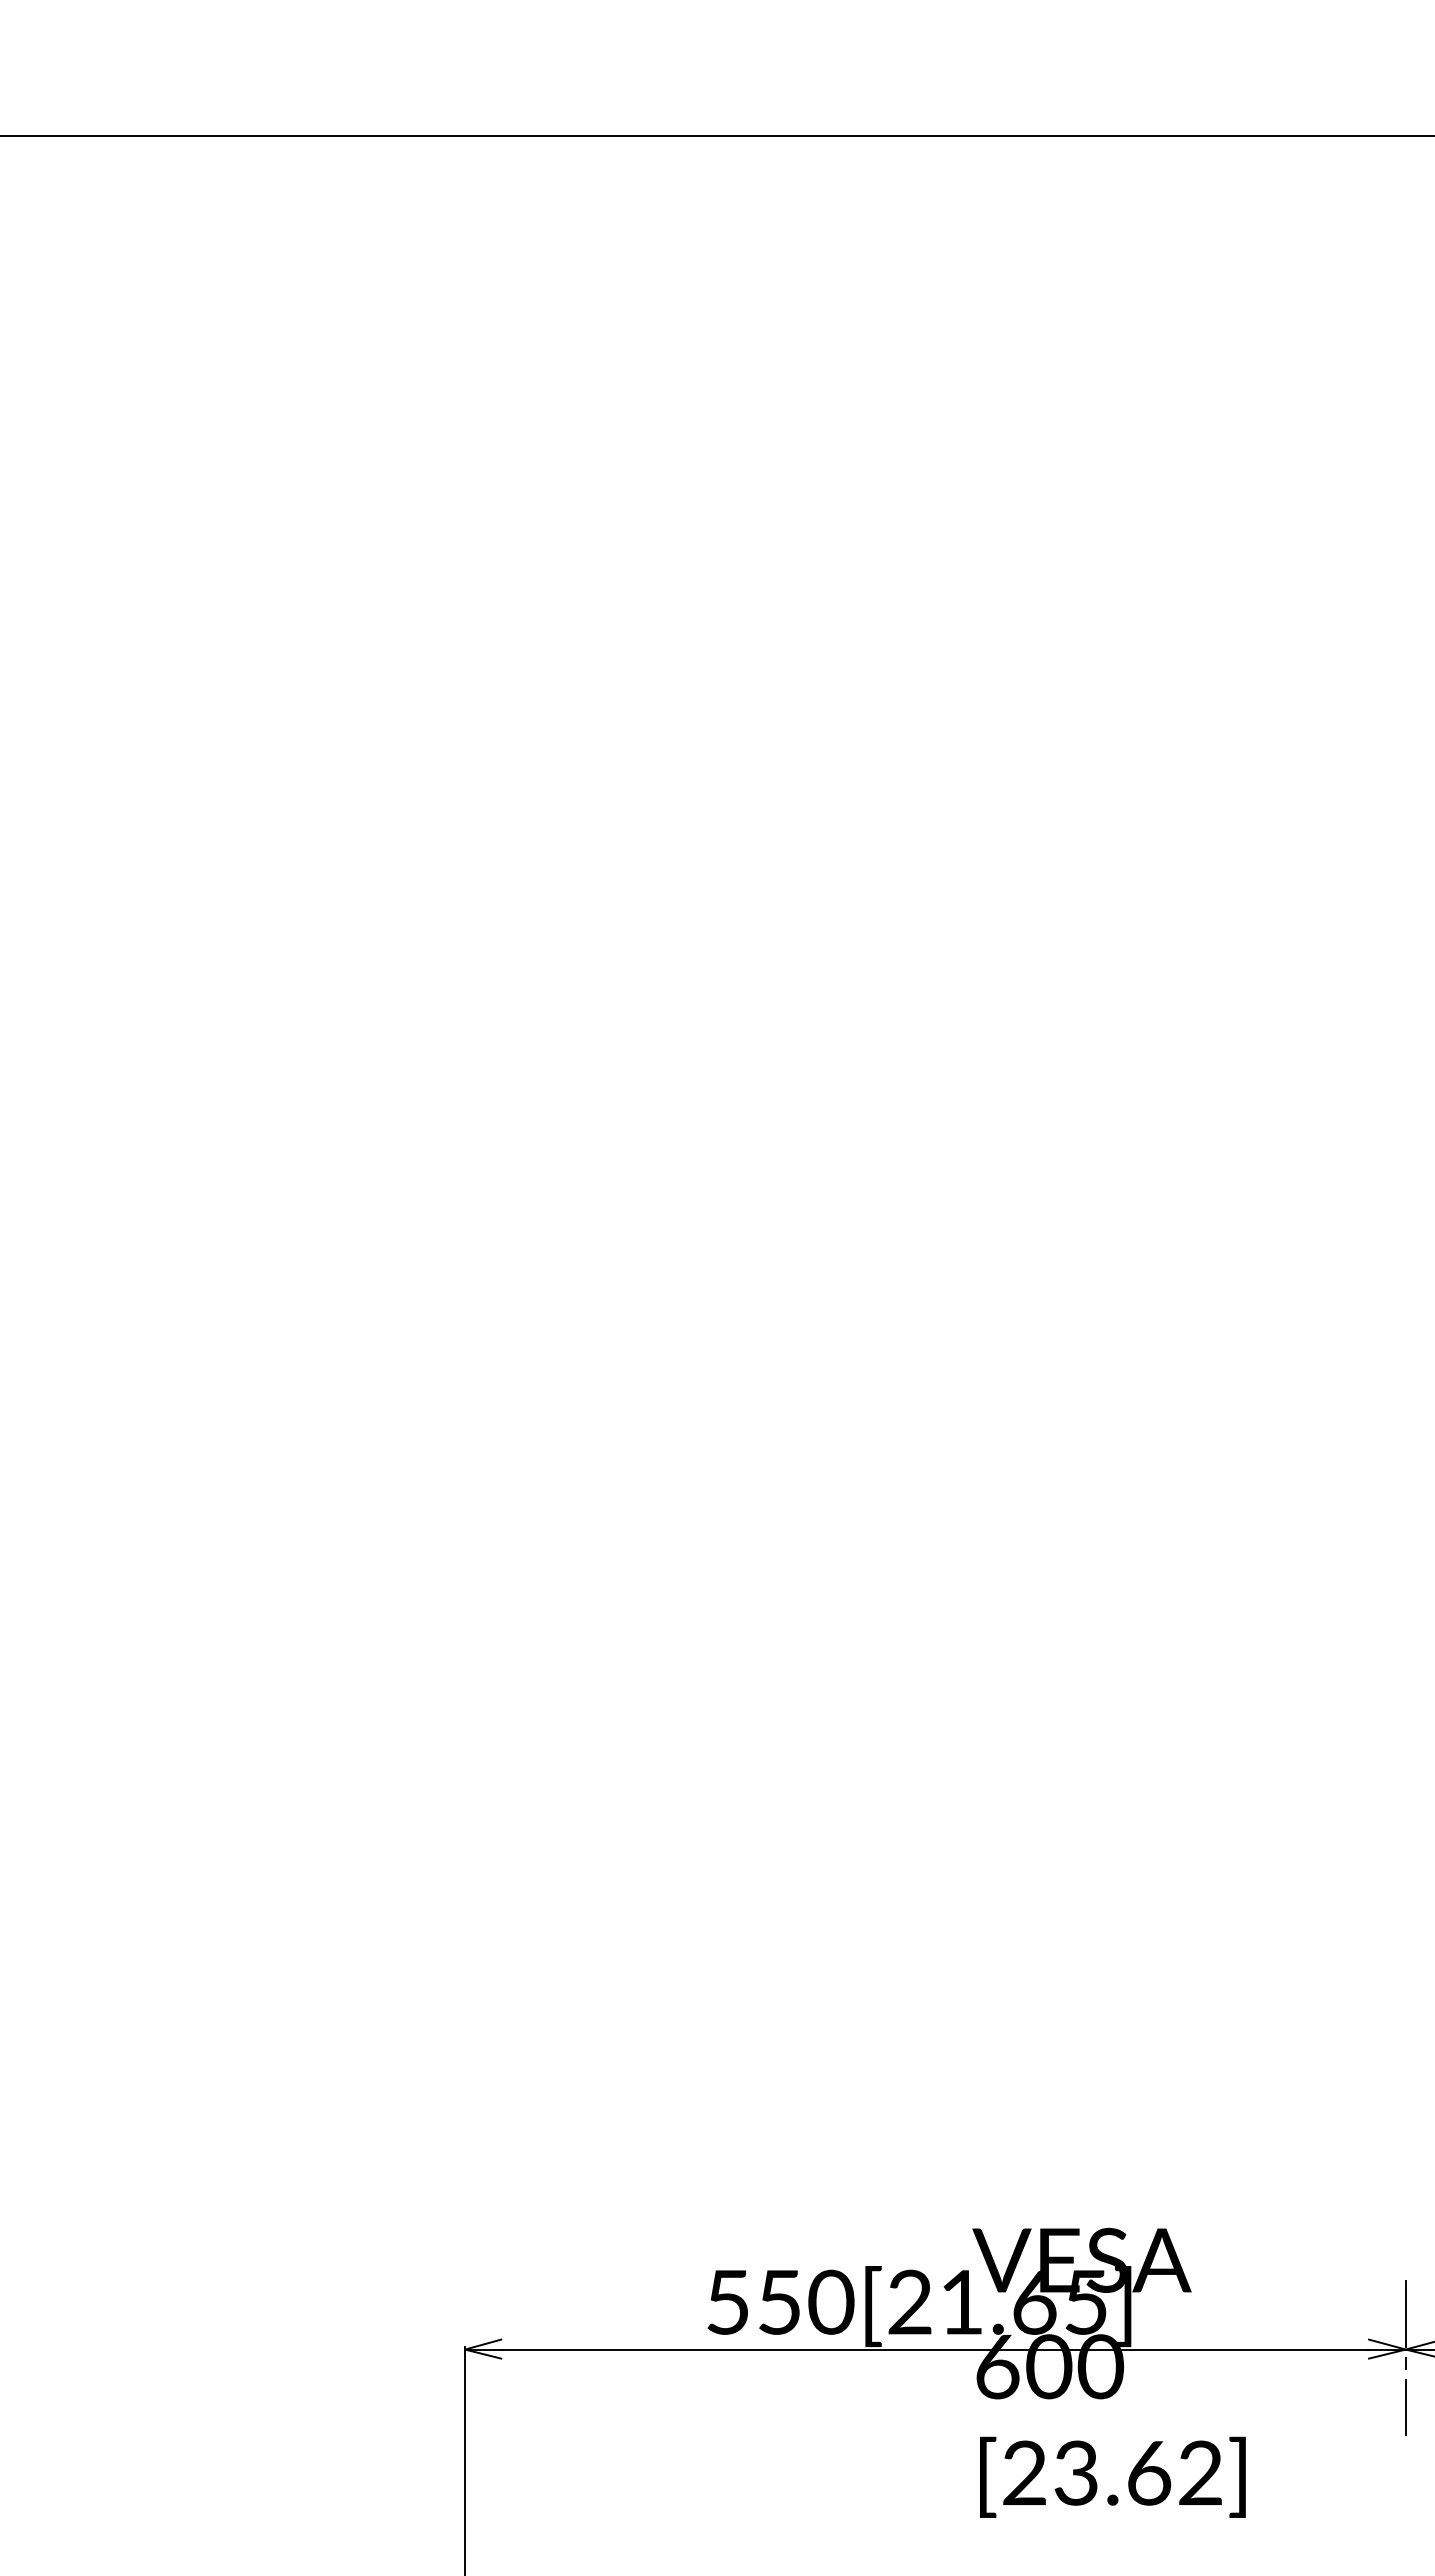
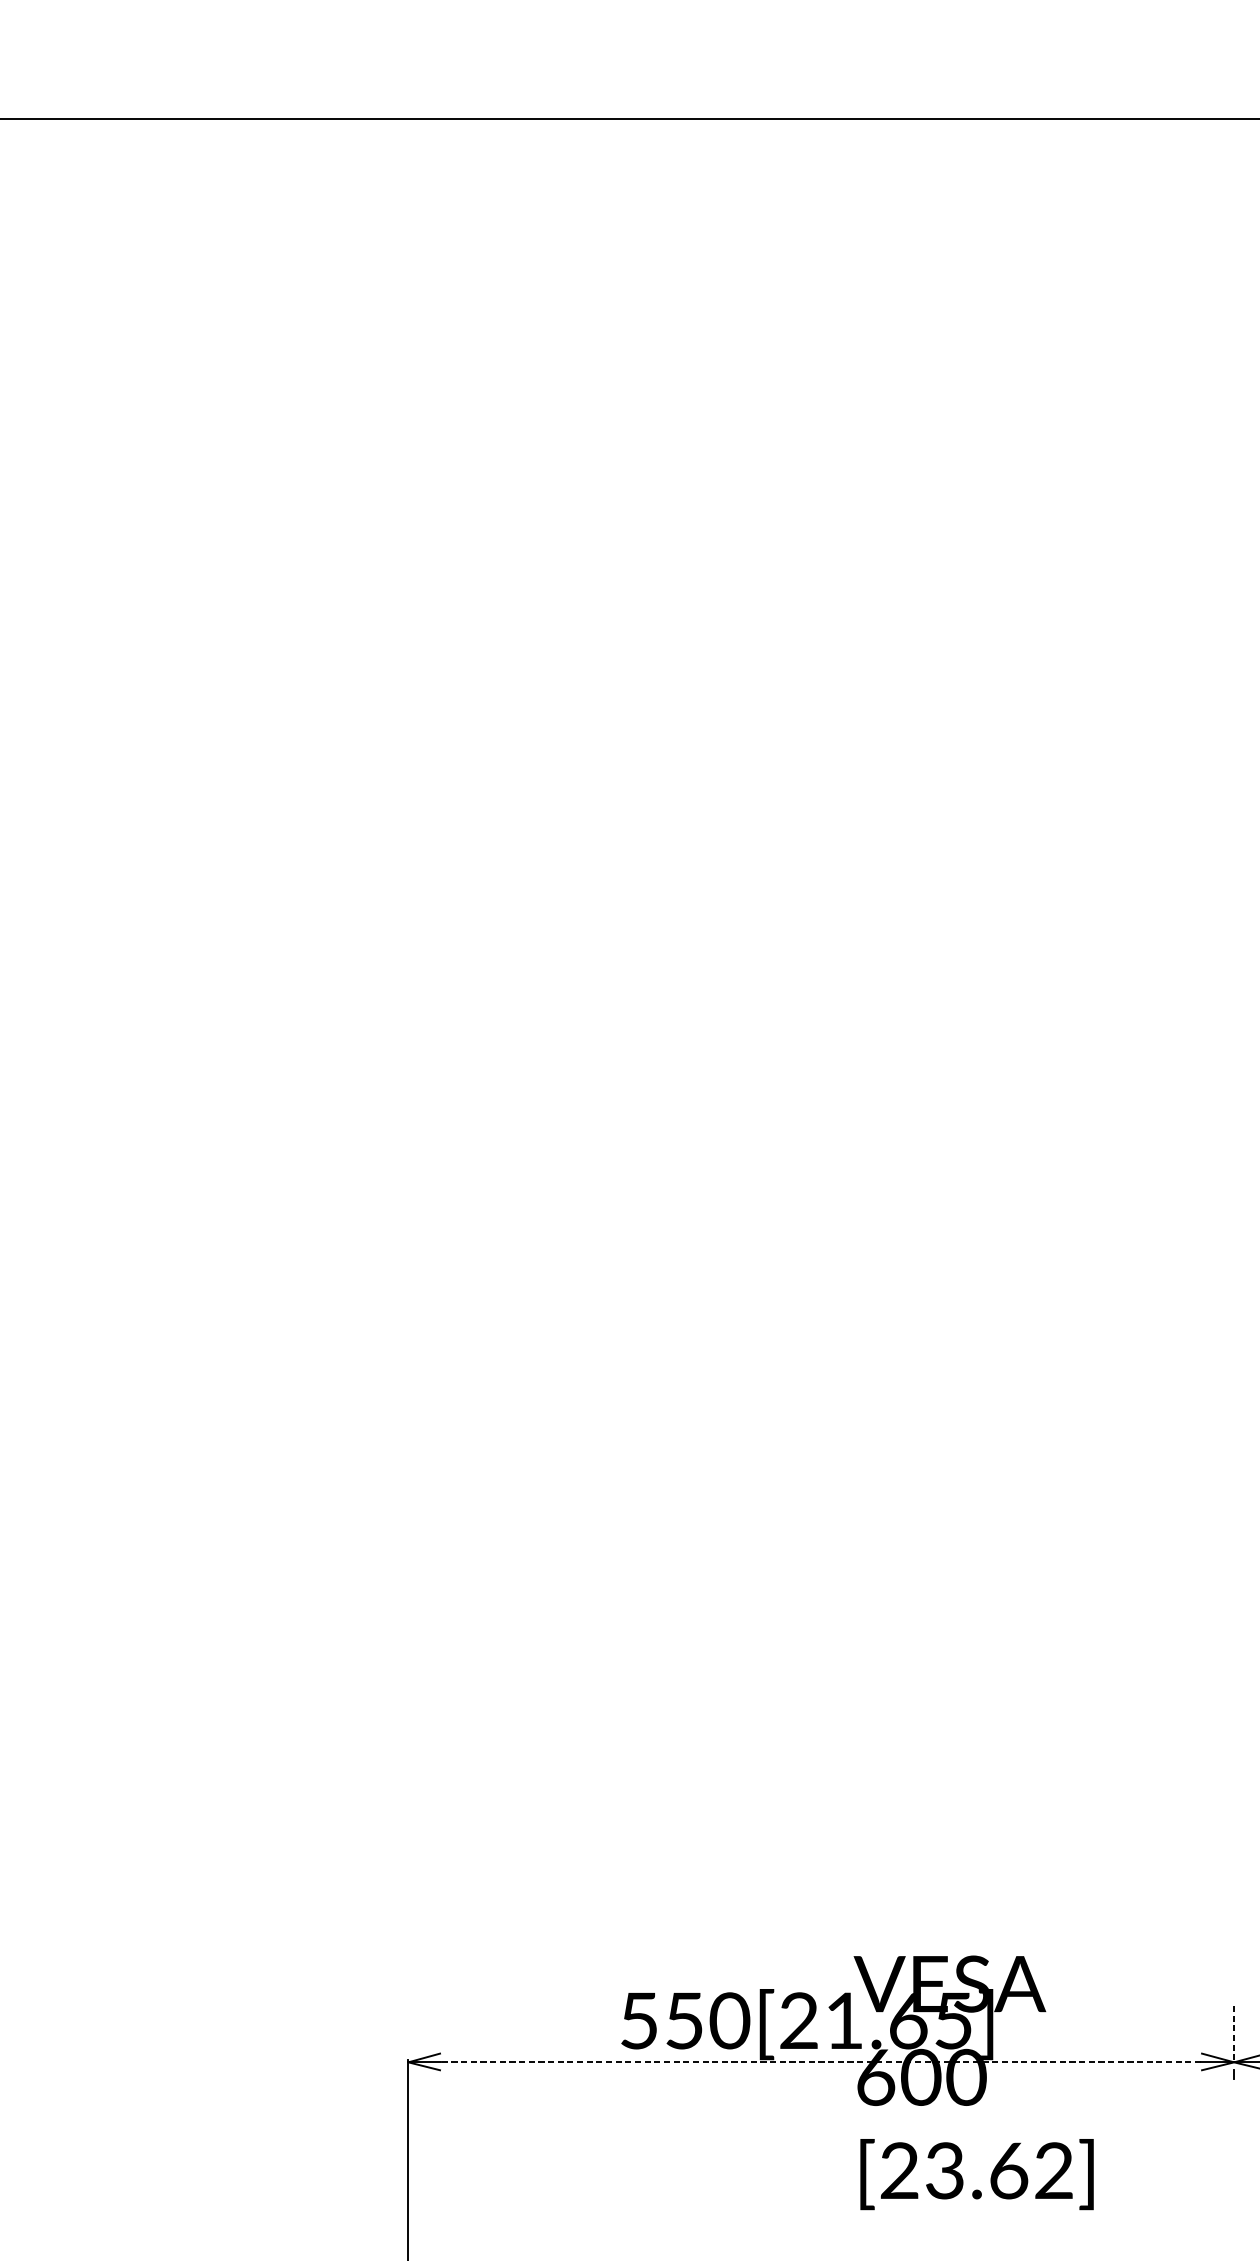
line: (1405, 2313) -> (1233, 2030), solid -> dashed
line: (935, 2349) -> (821, 2062), solid -> dashed
line: (1405, 2407) -> (1233, 2113), removed

